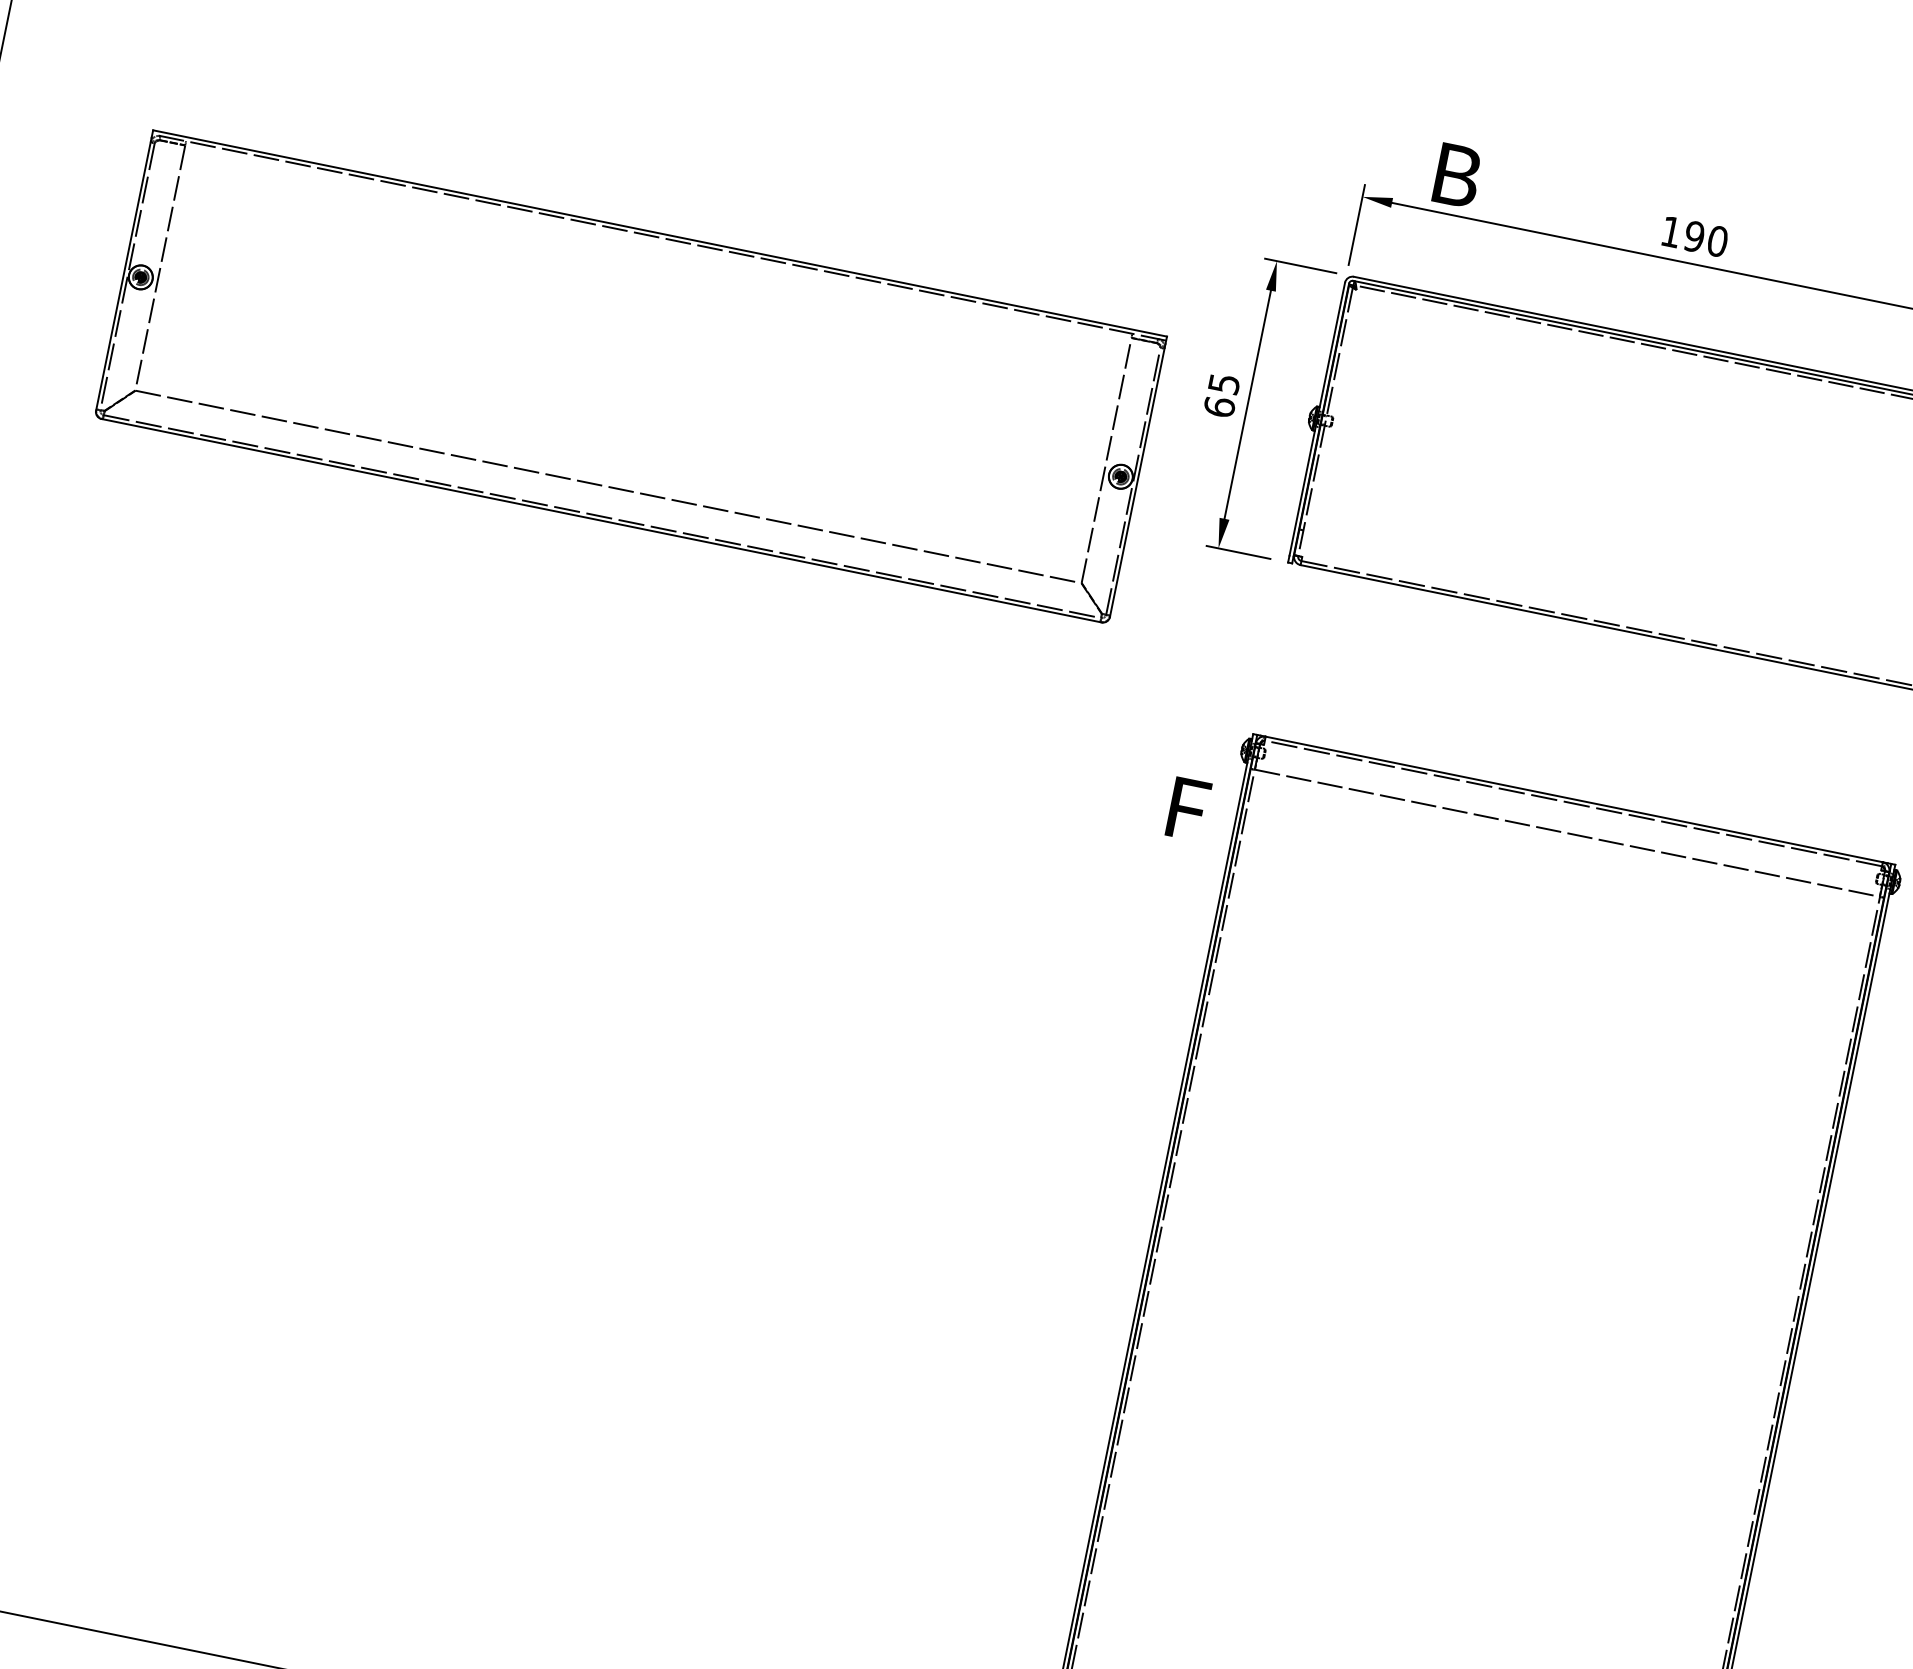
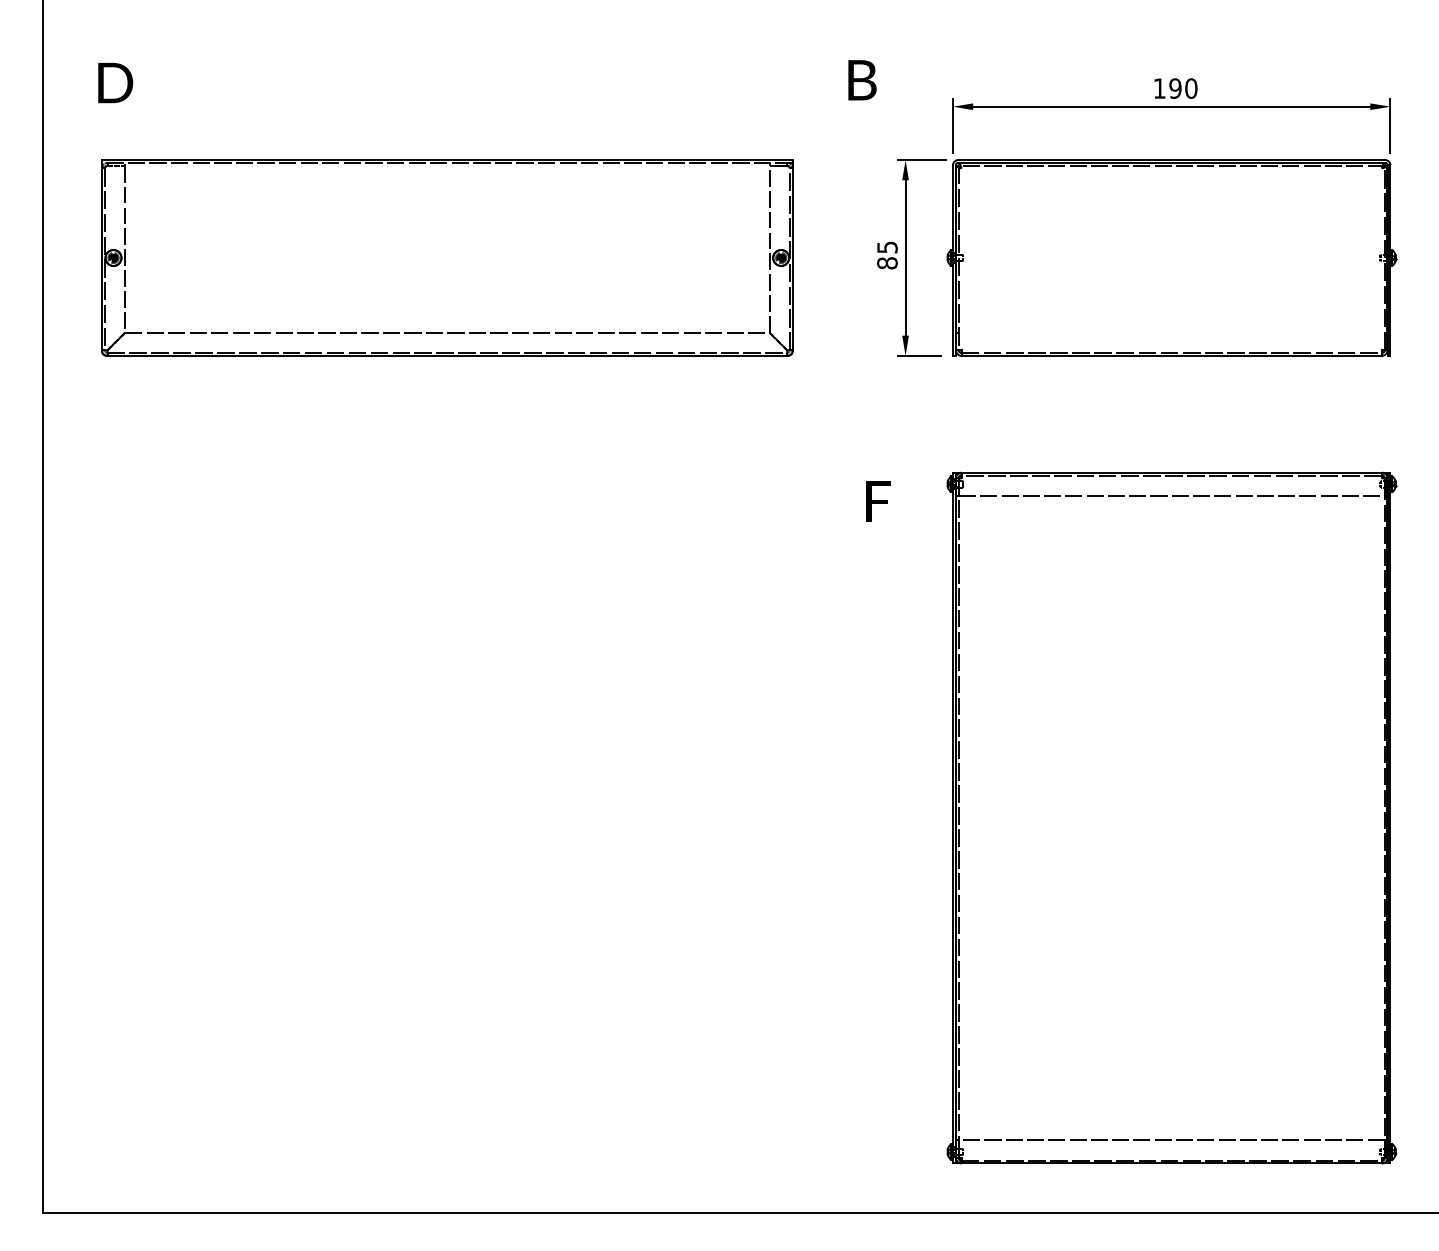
text: (1457, 176) -> (862, 80), moved
part: (631, 376) -> (447, 257), moved
text: (1219, 407) -> (887, 263), 65 -> 85
text: (1188, 809) -> (878, 501), moved

